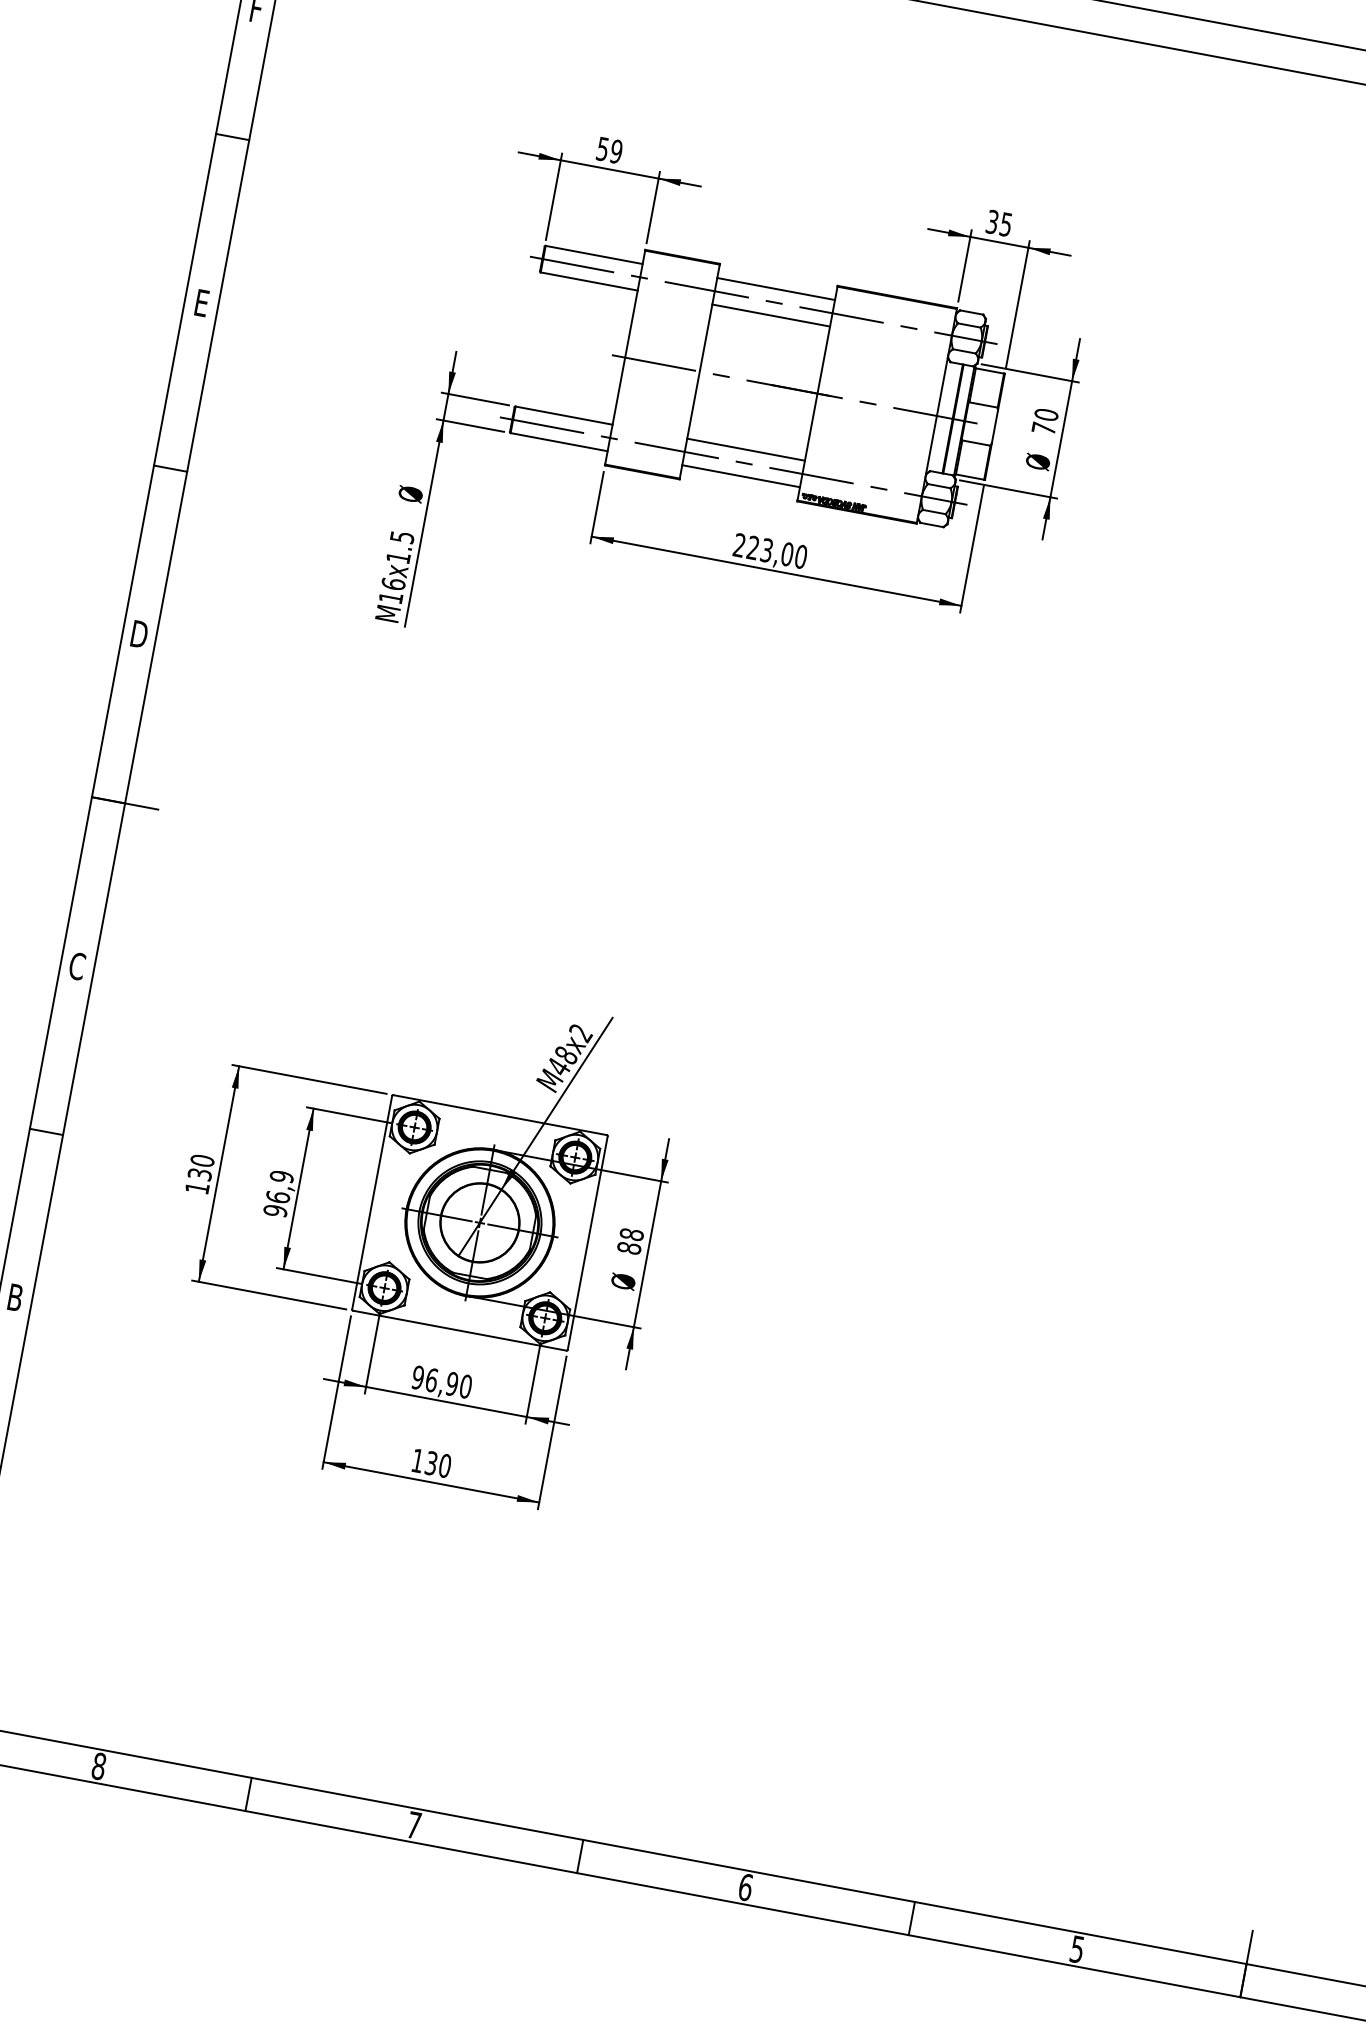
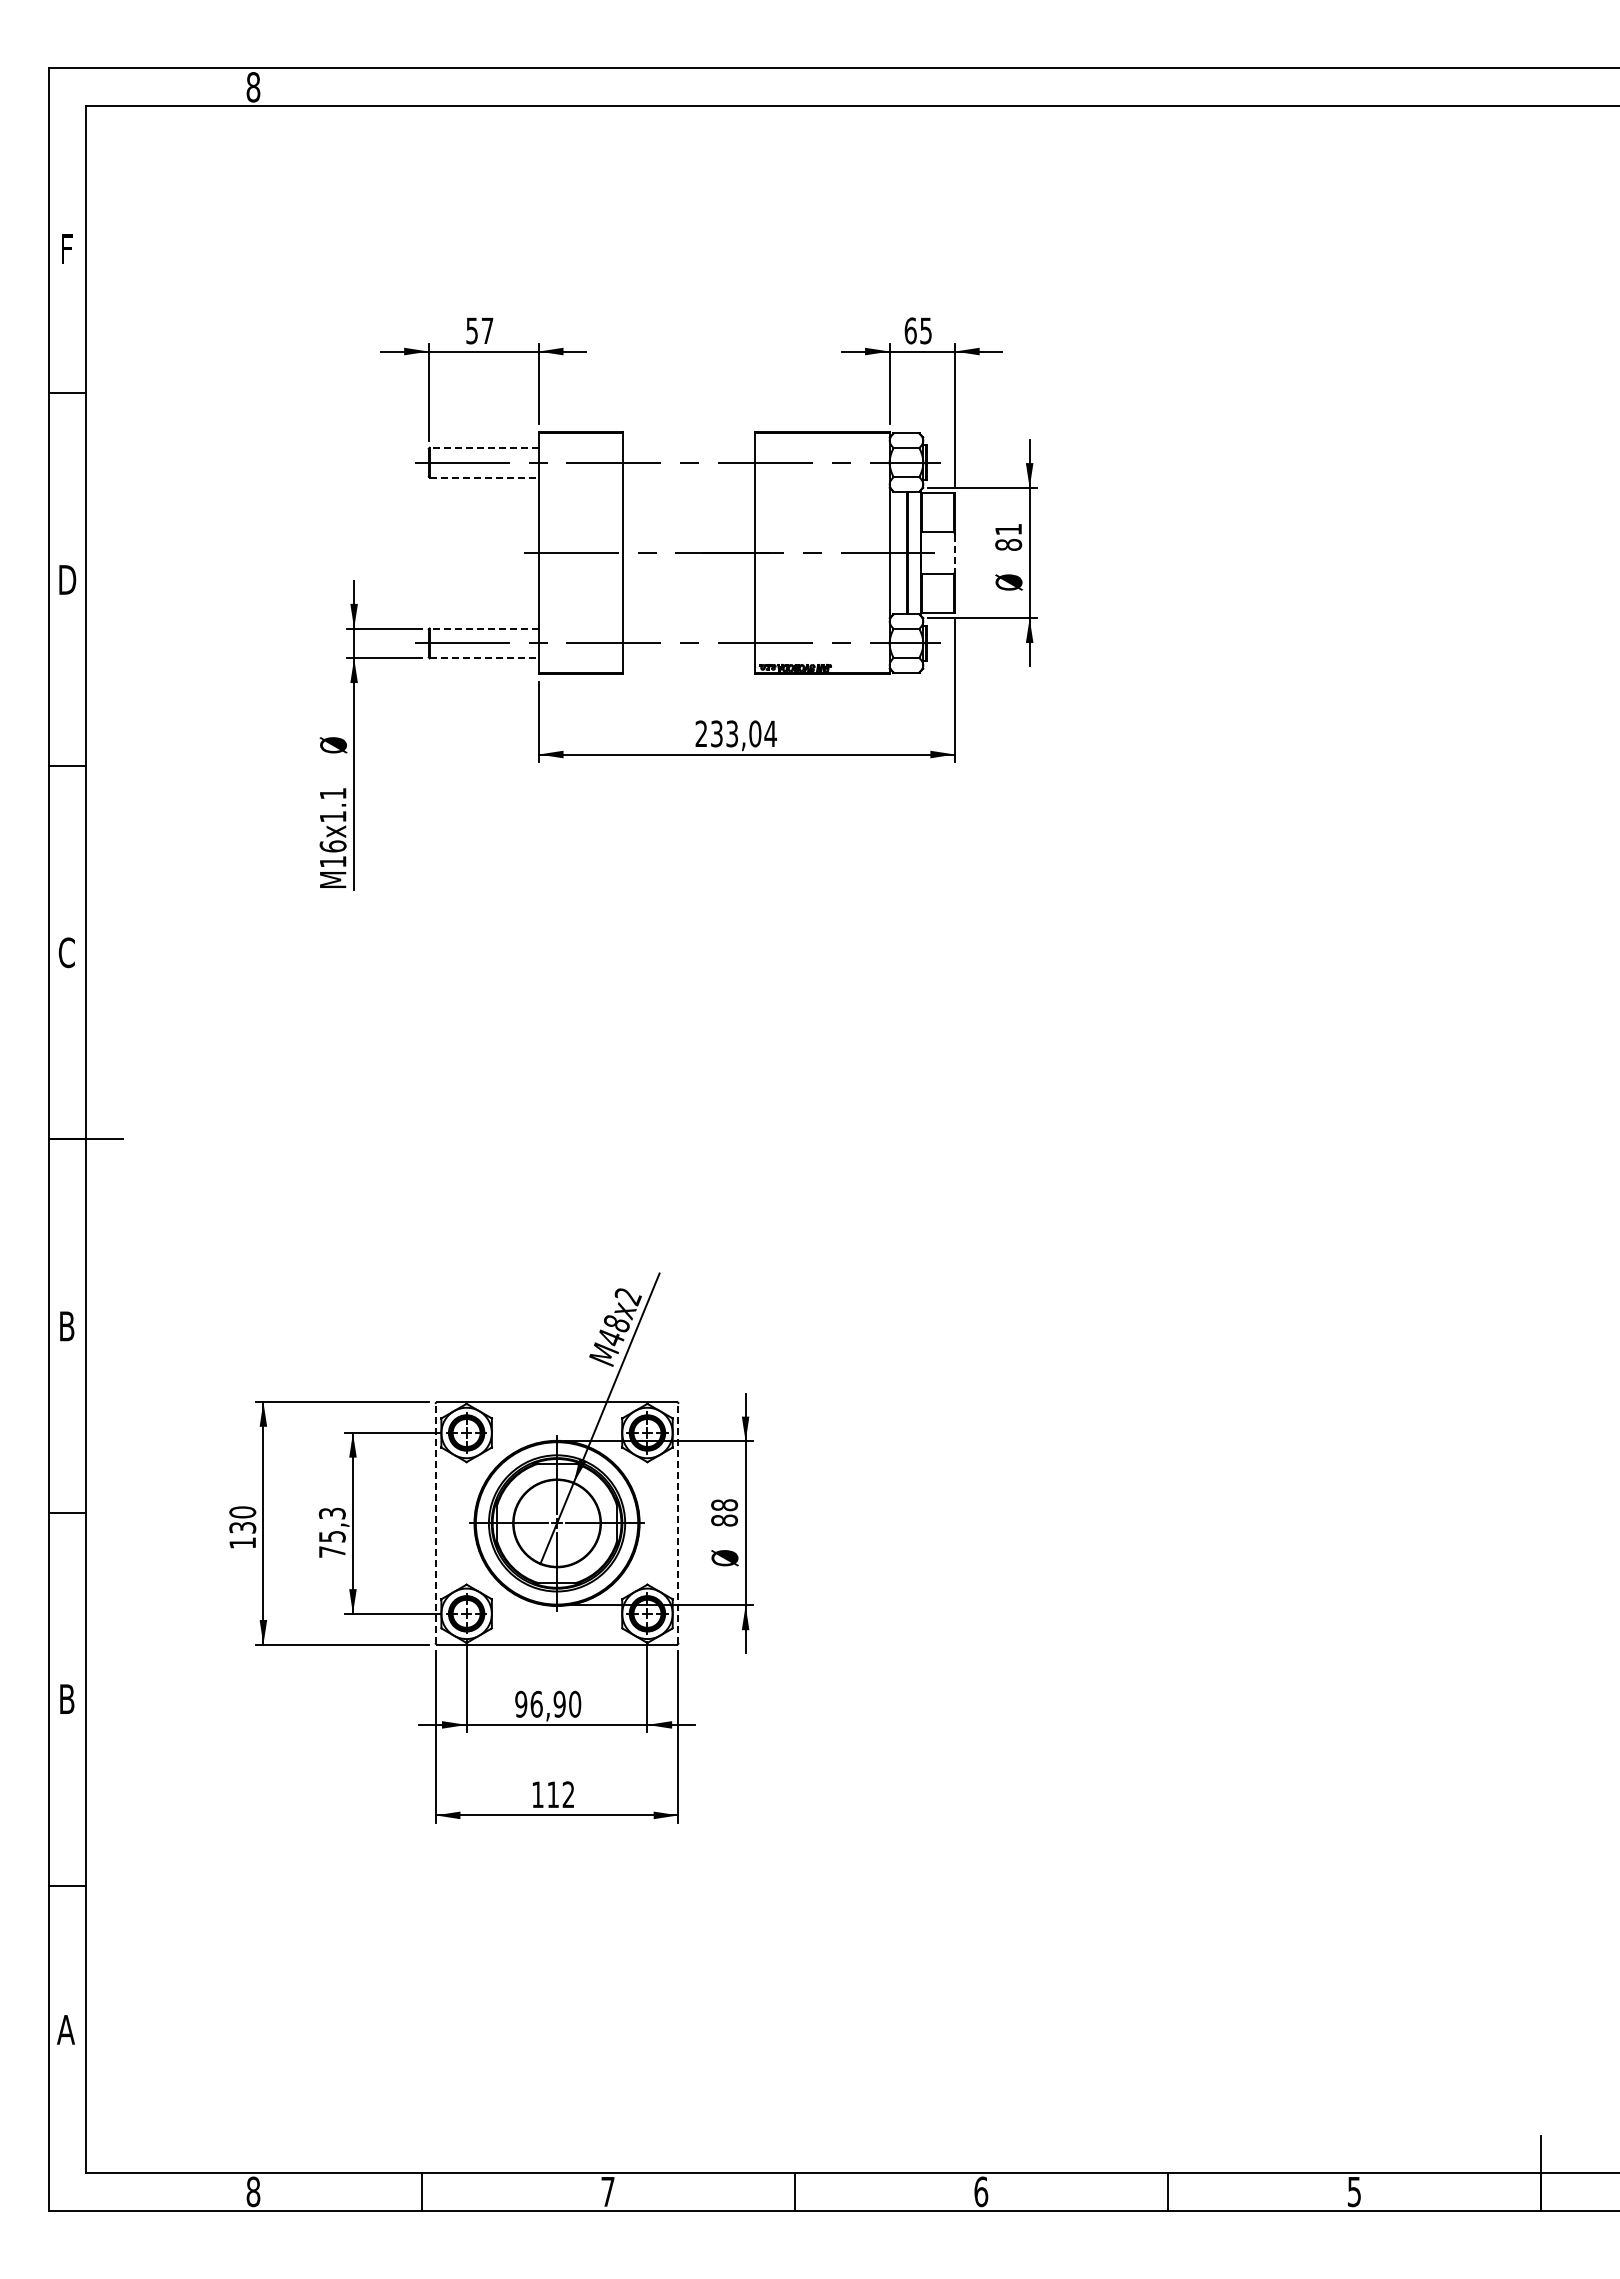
text: (616, 151) -> (487, 330), 59 -> 57
text: (992, 221) -> (910, 330), 35 -> 65
line: (594, 254) -> (484, 447), solid -> dashed
line: (589, 281) -> (484, 477), solid -> dashed
line: (775, 288) -> (688, 447), removed
text: (201, 302) -> (67, 579), E -> D
line: (770, 315) -> (688, 477), removed
line: (564, 415) -> (484, 628), solid -> dashed
text: (1045, 421) -> (1008, 536), 70 -> 81
line: (995, 427) -> (955, 553), solid -> dashed
line: (559, 442) -> (484, 658), solid -> dashed
line: (745, 449) -> (688, 628), removed
line: (740, 476) -> (688, 658), removed
text: (402, 537) -> (333, 793), M16x1.5 -> M16x1.1
text: (777, 552) -> (744, 733), 223,00 -> 233,04
text: (138, 634) -> (66, 952), D -> C
text: (76, 966) -> (66, 1326), C -> B
text: (278, 1193) -> (331, 1532), 96,9 -> 75,3
line: (372, 1201) -> (435, 1522), solid -> dashed
line: (588, 1242) -> (678, 1522), solid -> dashed
text: (437, 1464) -> (560, 1794), 130 -> 112

